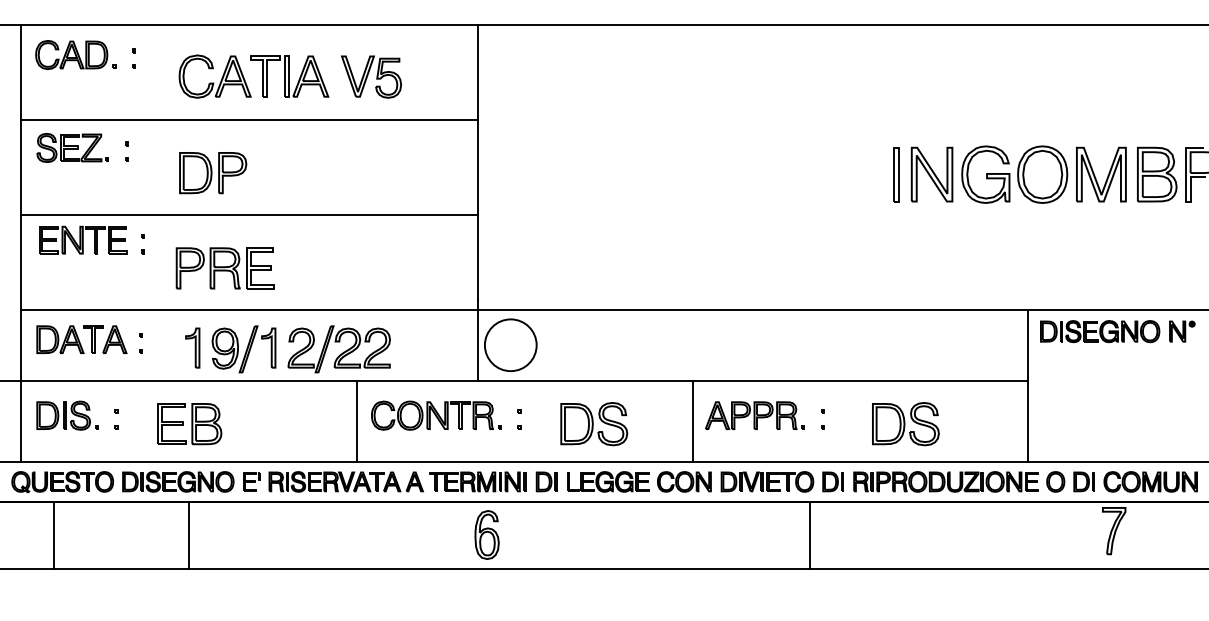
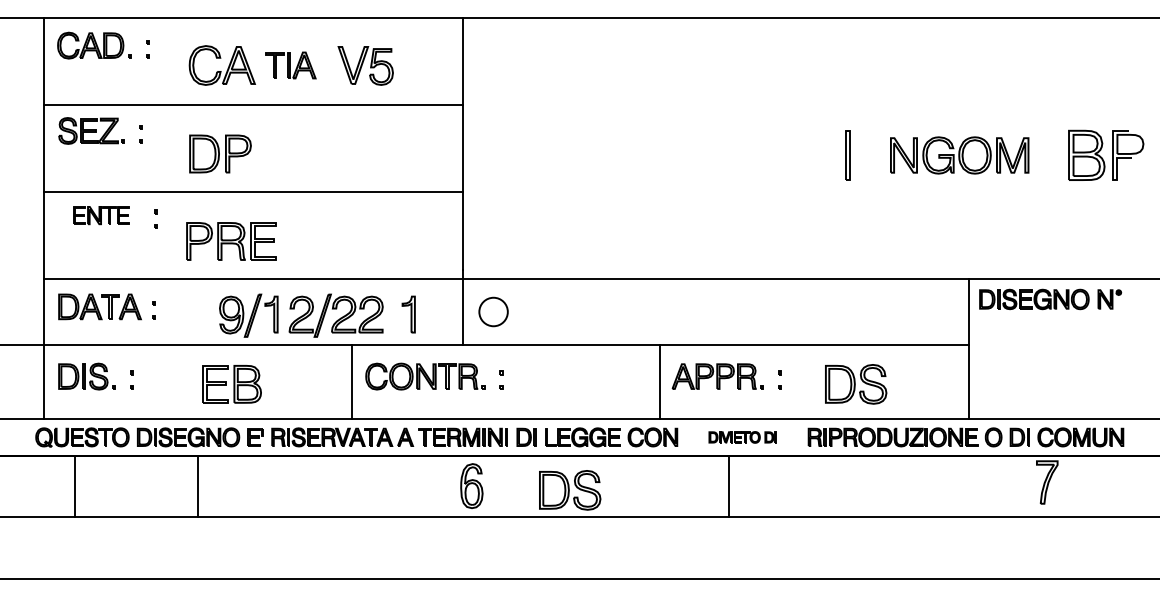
part: (289, 76) -> (290, 65), size x0.7
part: (1018, 174) -> (959, 155), size x0.7
part: (83, 240) -> (101, 215), size x0.7
circle: (510, 344) -> (493, 311), size x0.6
part: (192, 347) -> (408, 314), moved
part: (189, 424) -> (231, 384), moved
part: (594, 424) -> (570, 490), moved
part: (782, 482) -> (742, 437), size x0.6
line: (810, 535) -> (729, 486), moved

